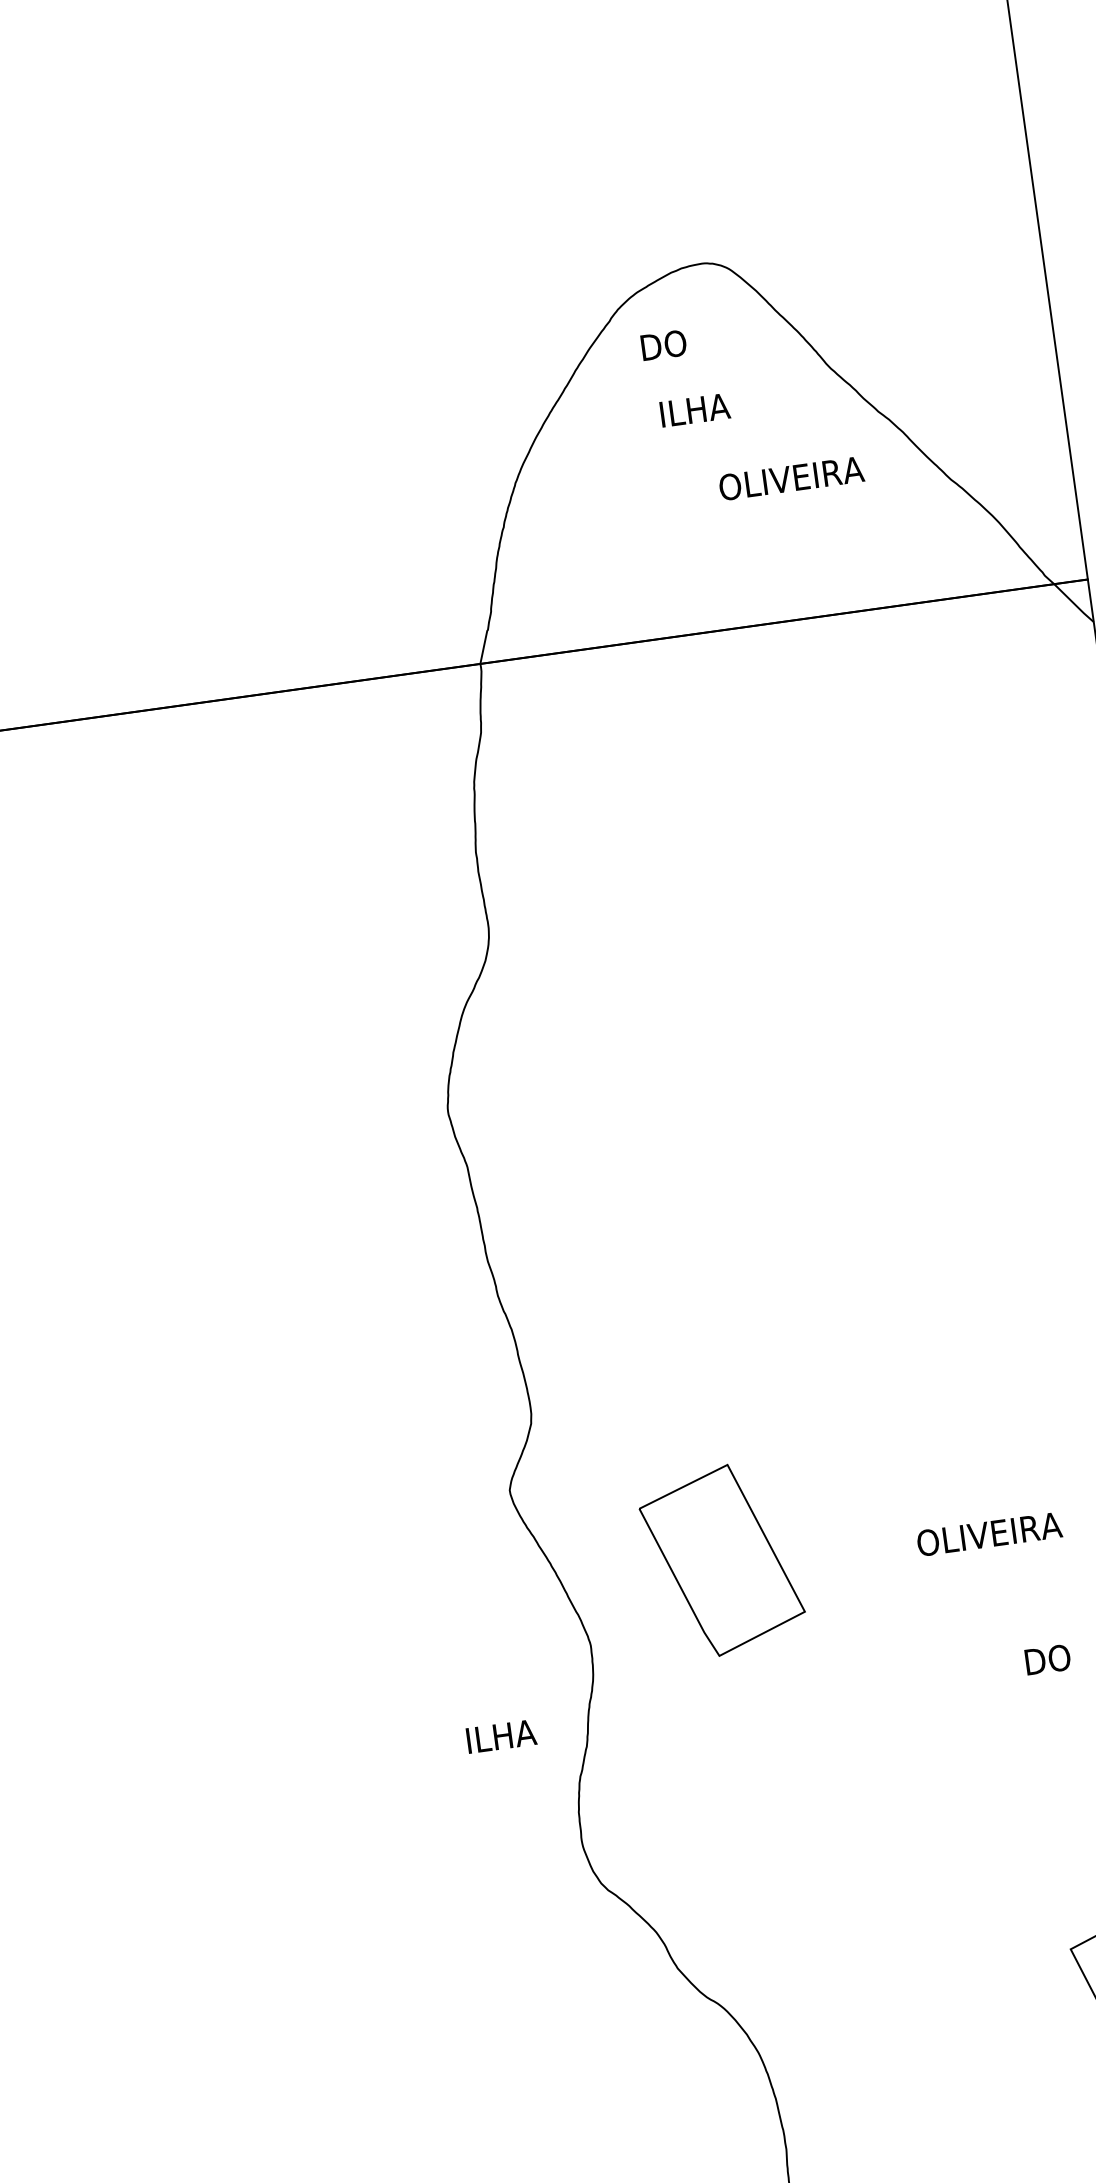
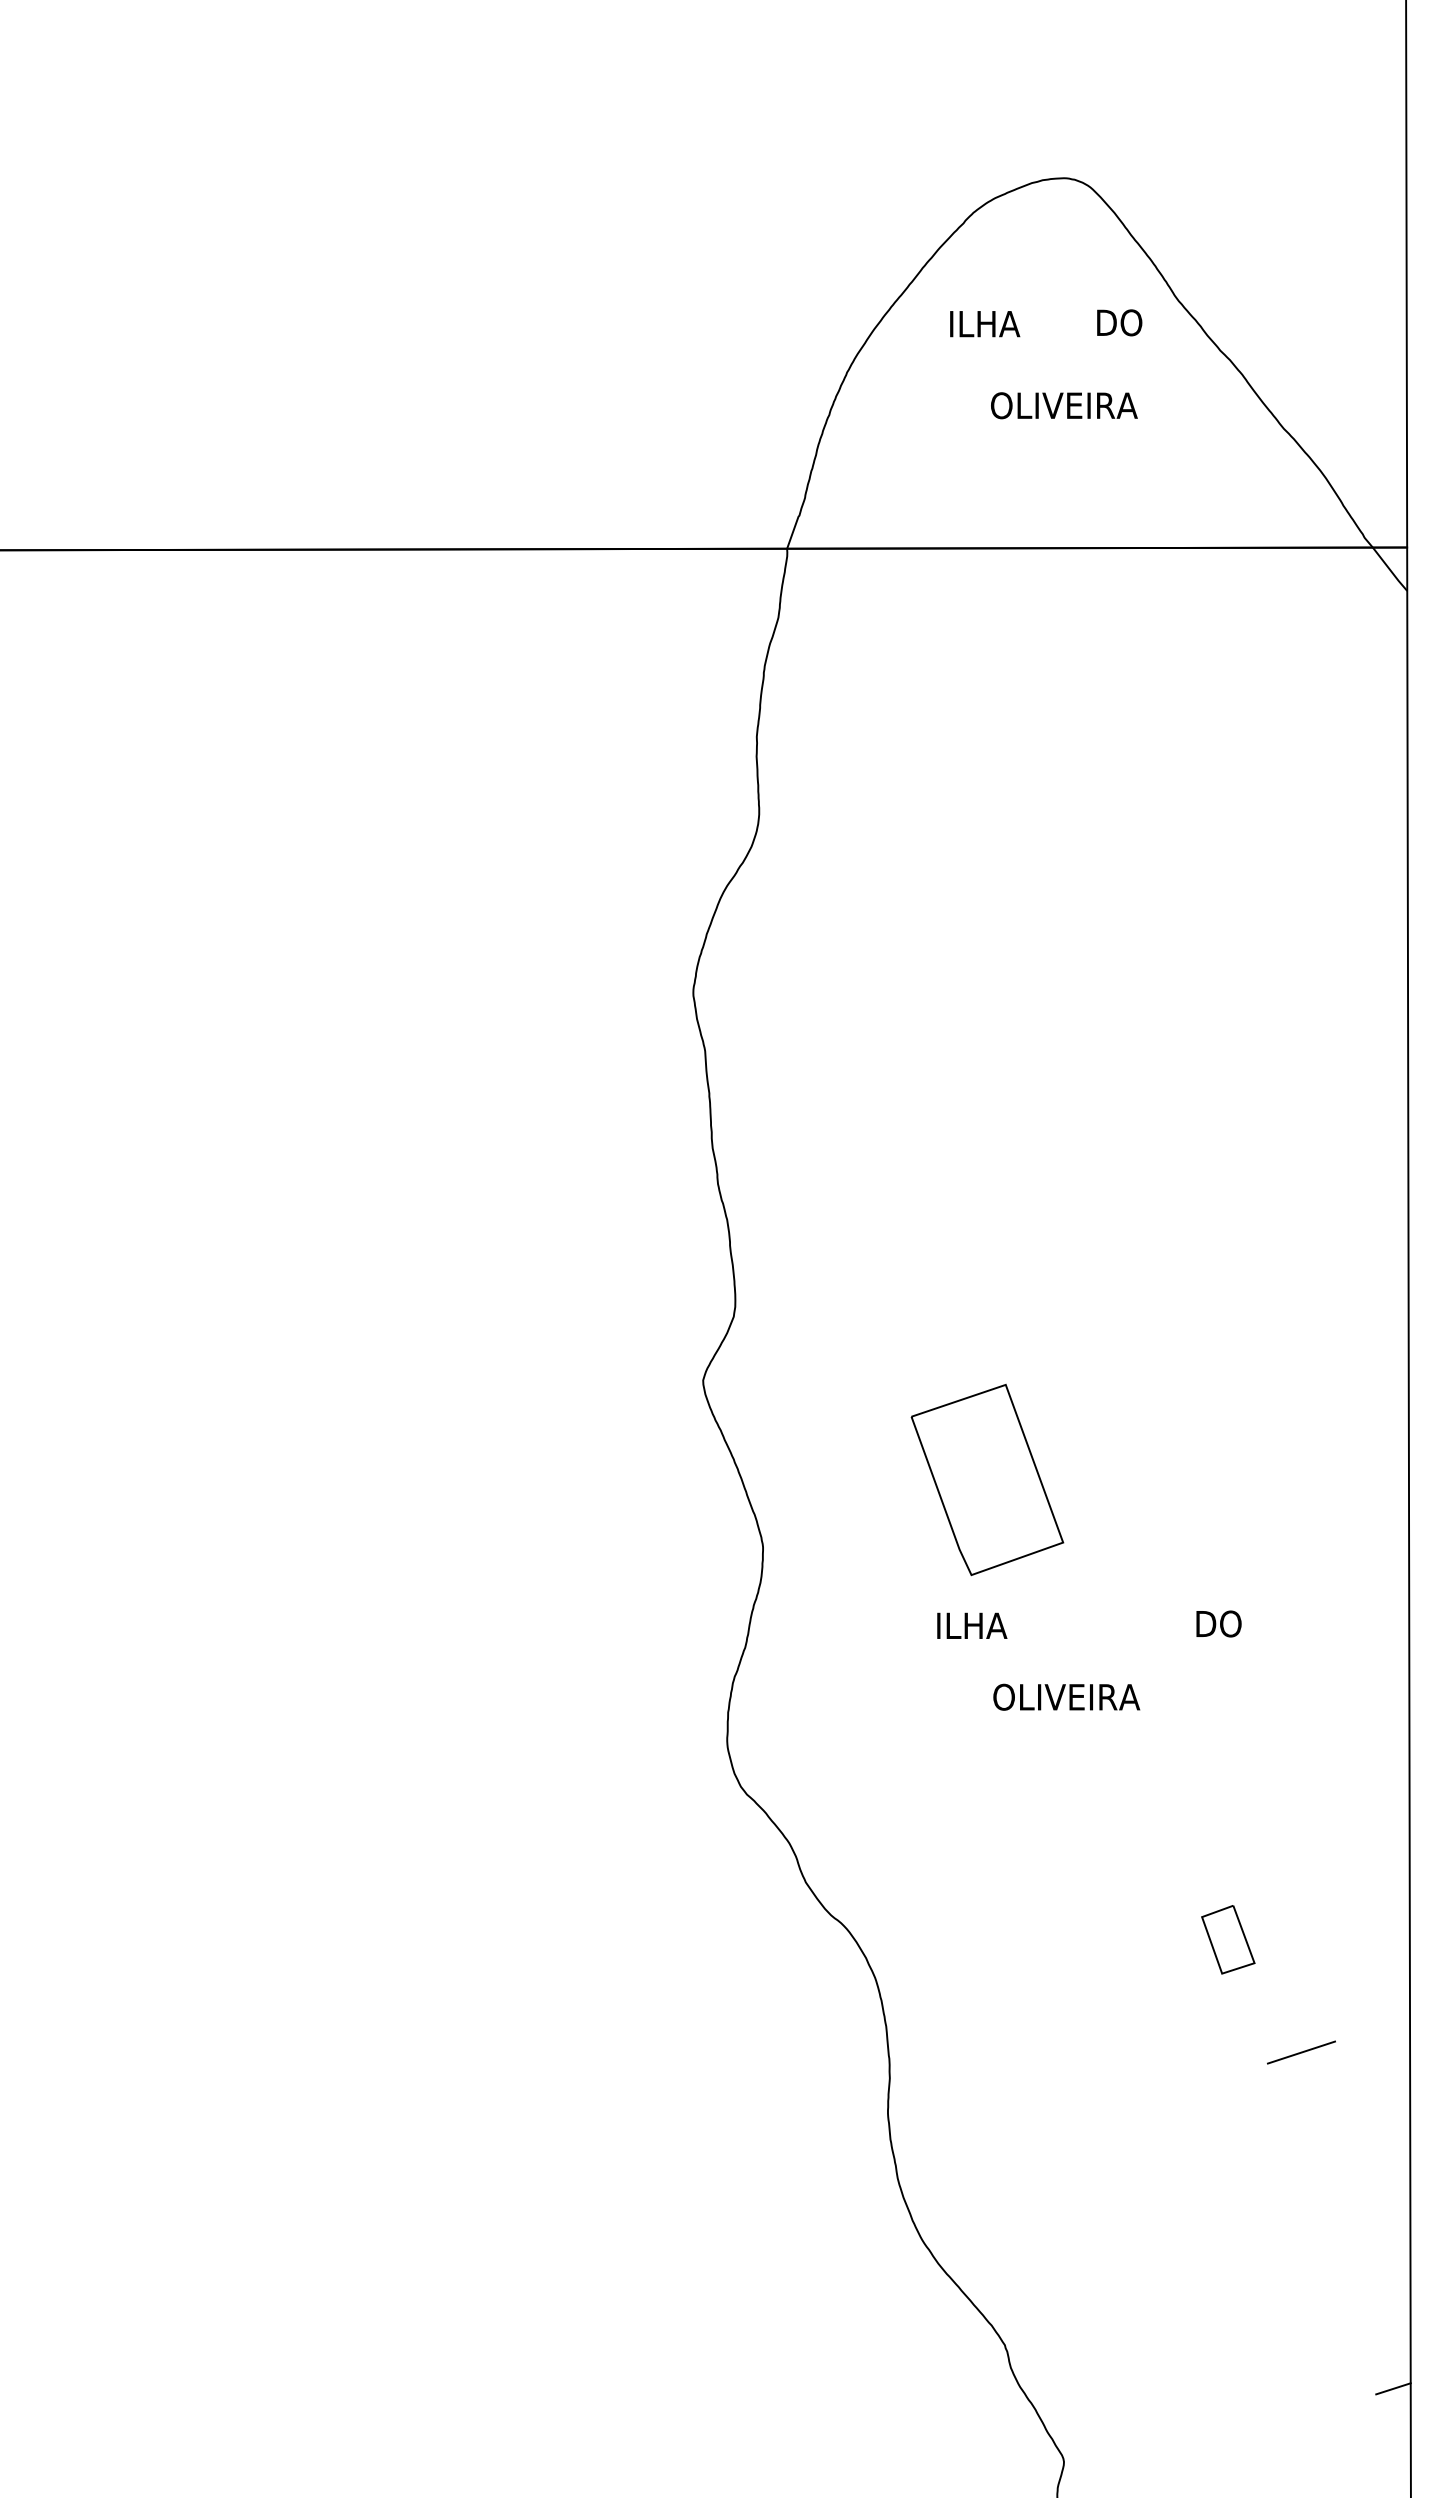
text: (663, 345) -> (1119, 322), moved
text: (695, 410) -> (985, 324), moved
text: (791, 478) -> (1064, 405), moved
text: (989, 1533) -> (1066, 1696), moved
part: (722, 1560) -> (987, 1479), moved
text: (501, 1736) -> (972, 1625), moved

